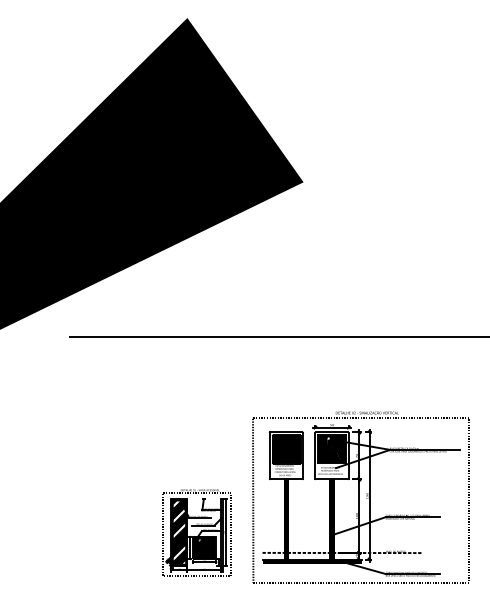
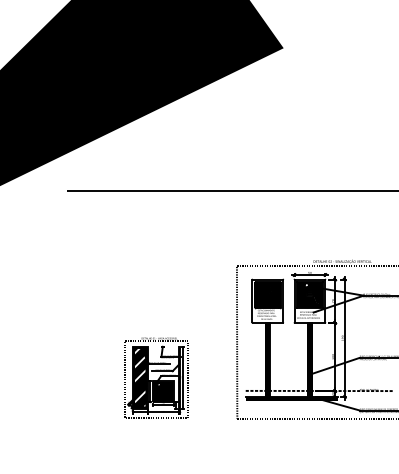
part: (196, 532) -> (156, 377), moved

